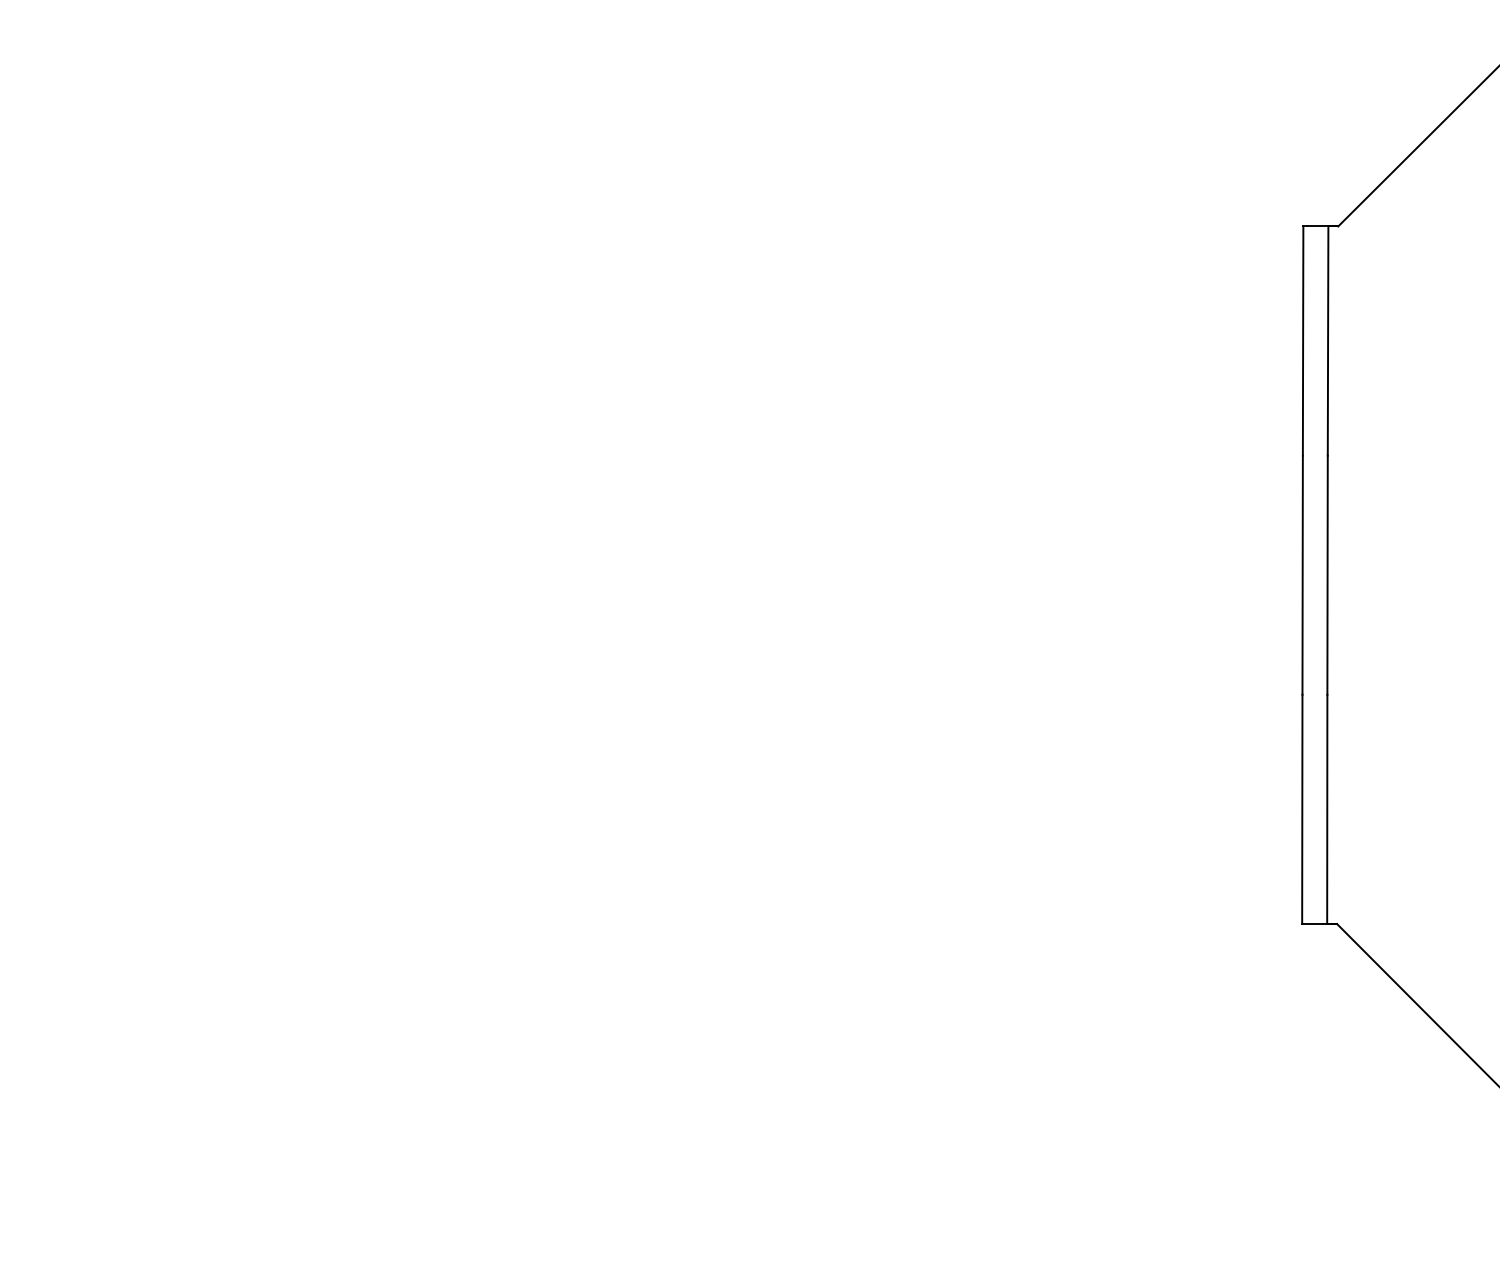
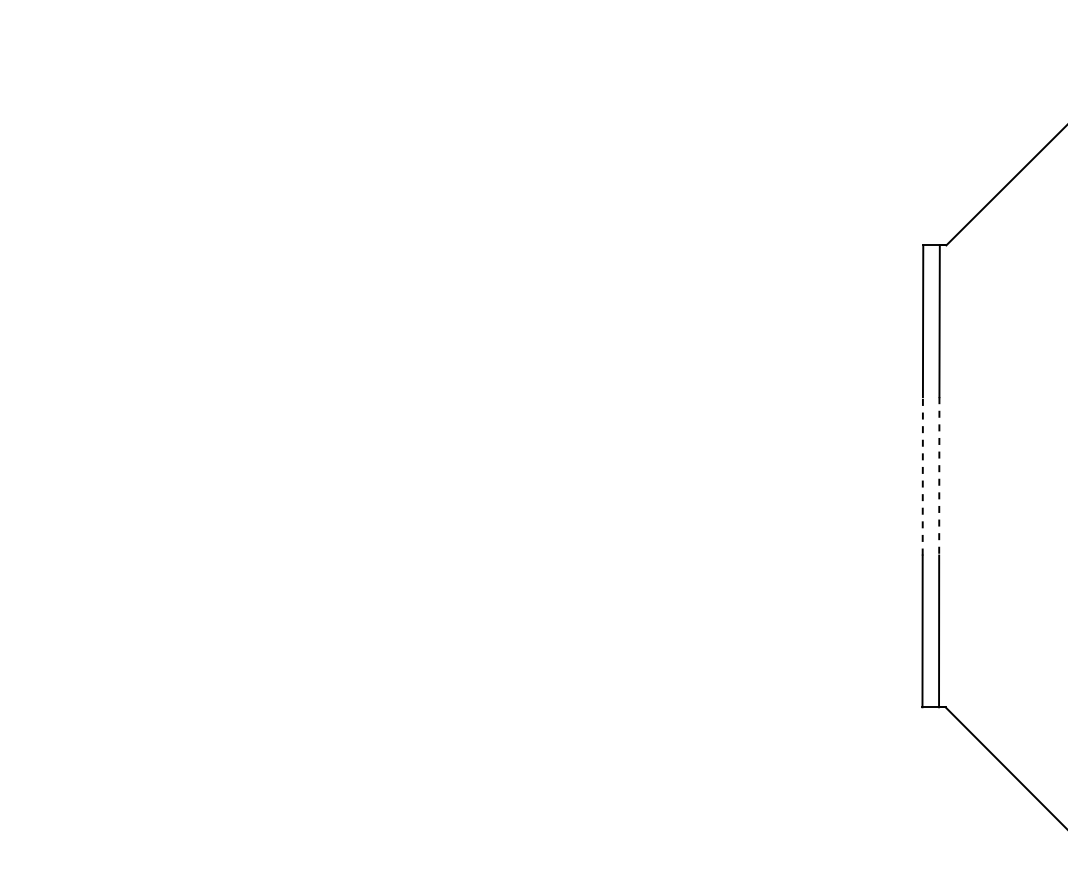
line: (1302, 573) -> (922, 475), solid -> dashed
line: (1327, 575) -> (939, 476), solid -> dashed

